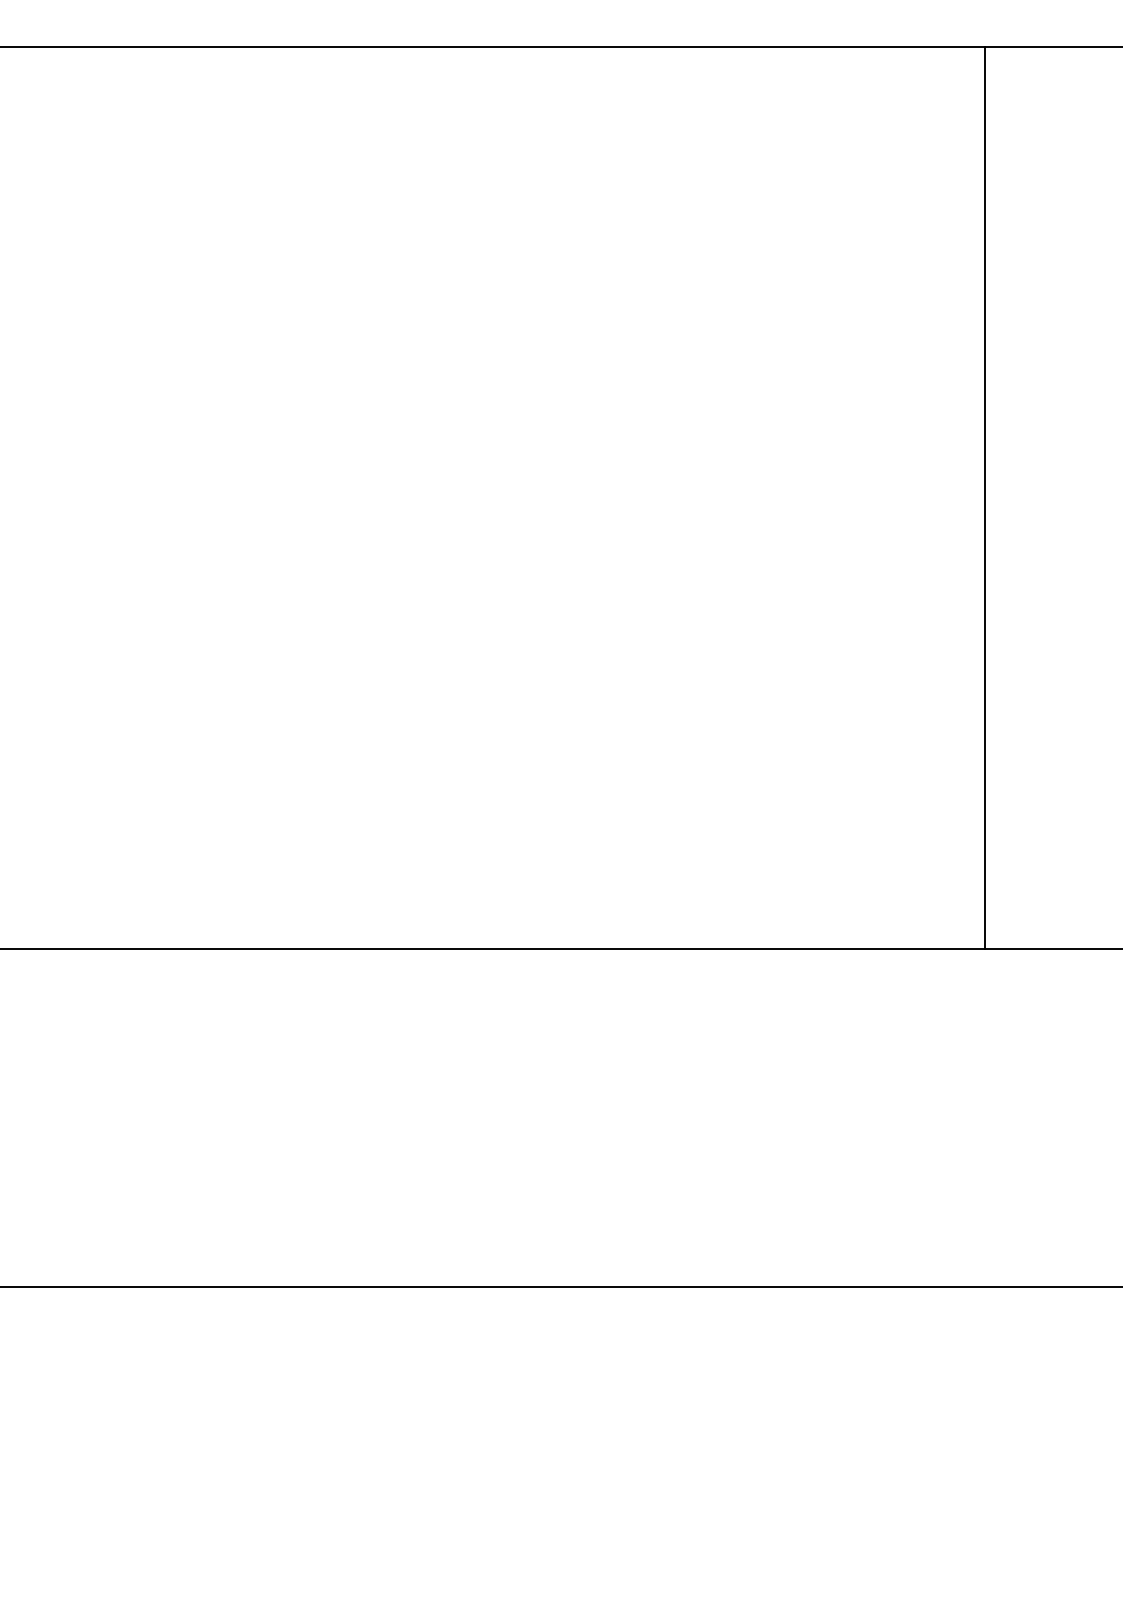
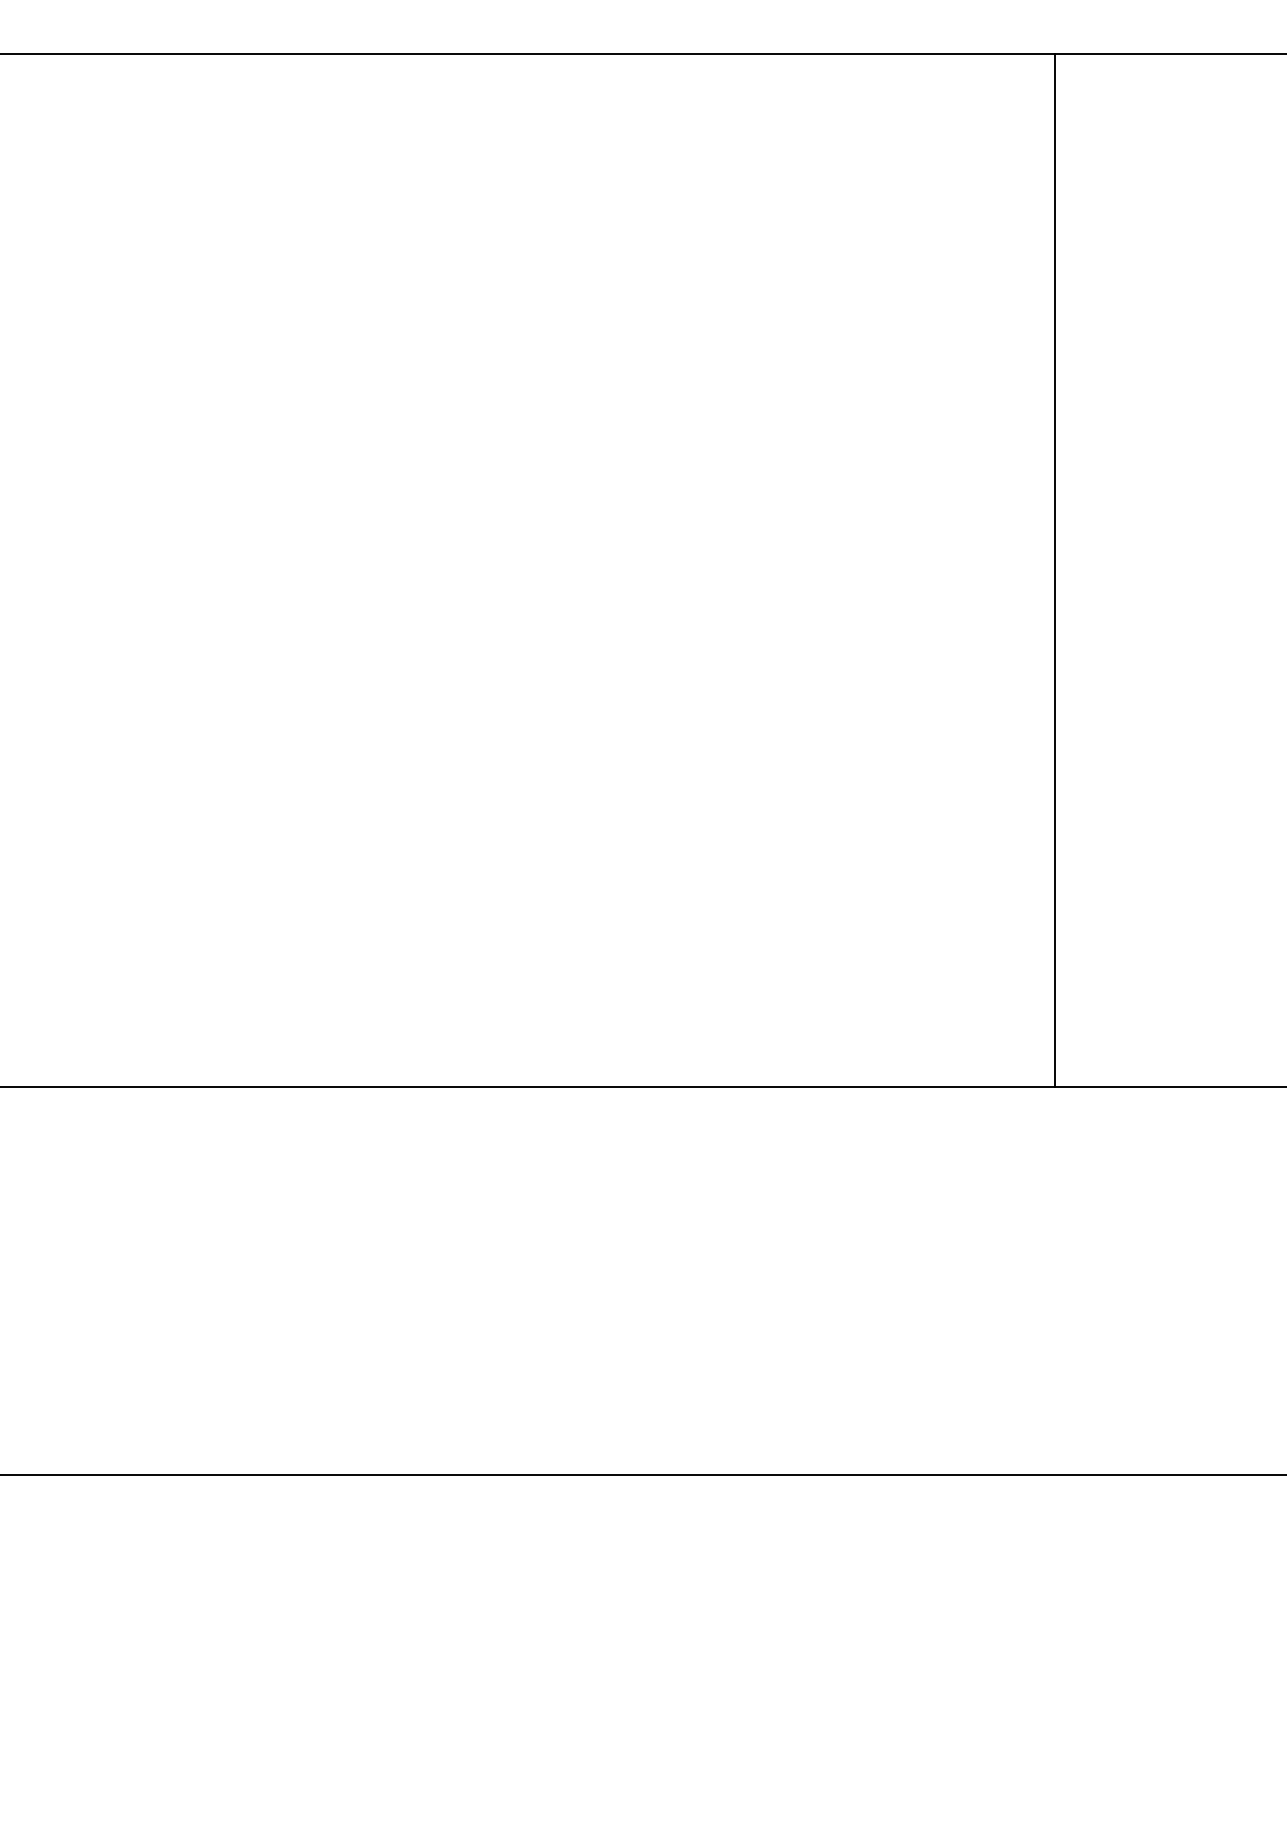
line: (984, 497) -> (1054, 570), moved

